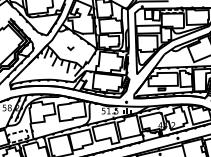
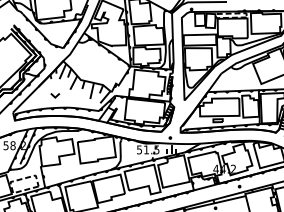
part: (70, 48) -> (55, 95), moved

